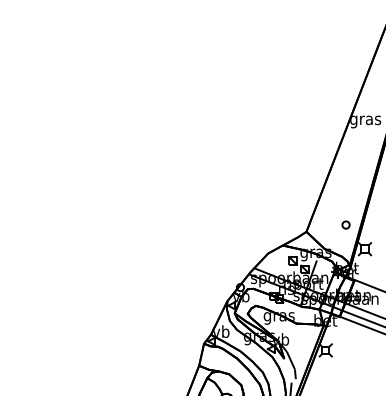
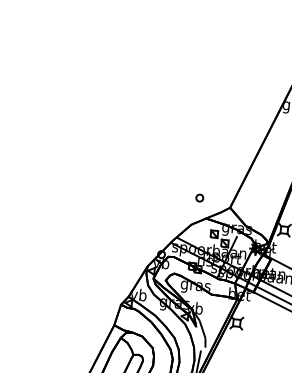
part: (345, 224) -> (199, 197), moved

